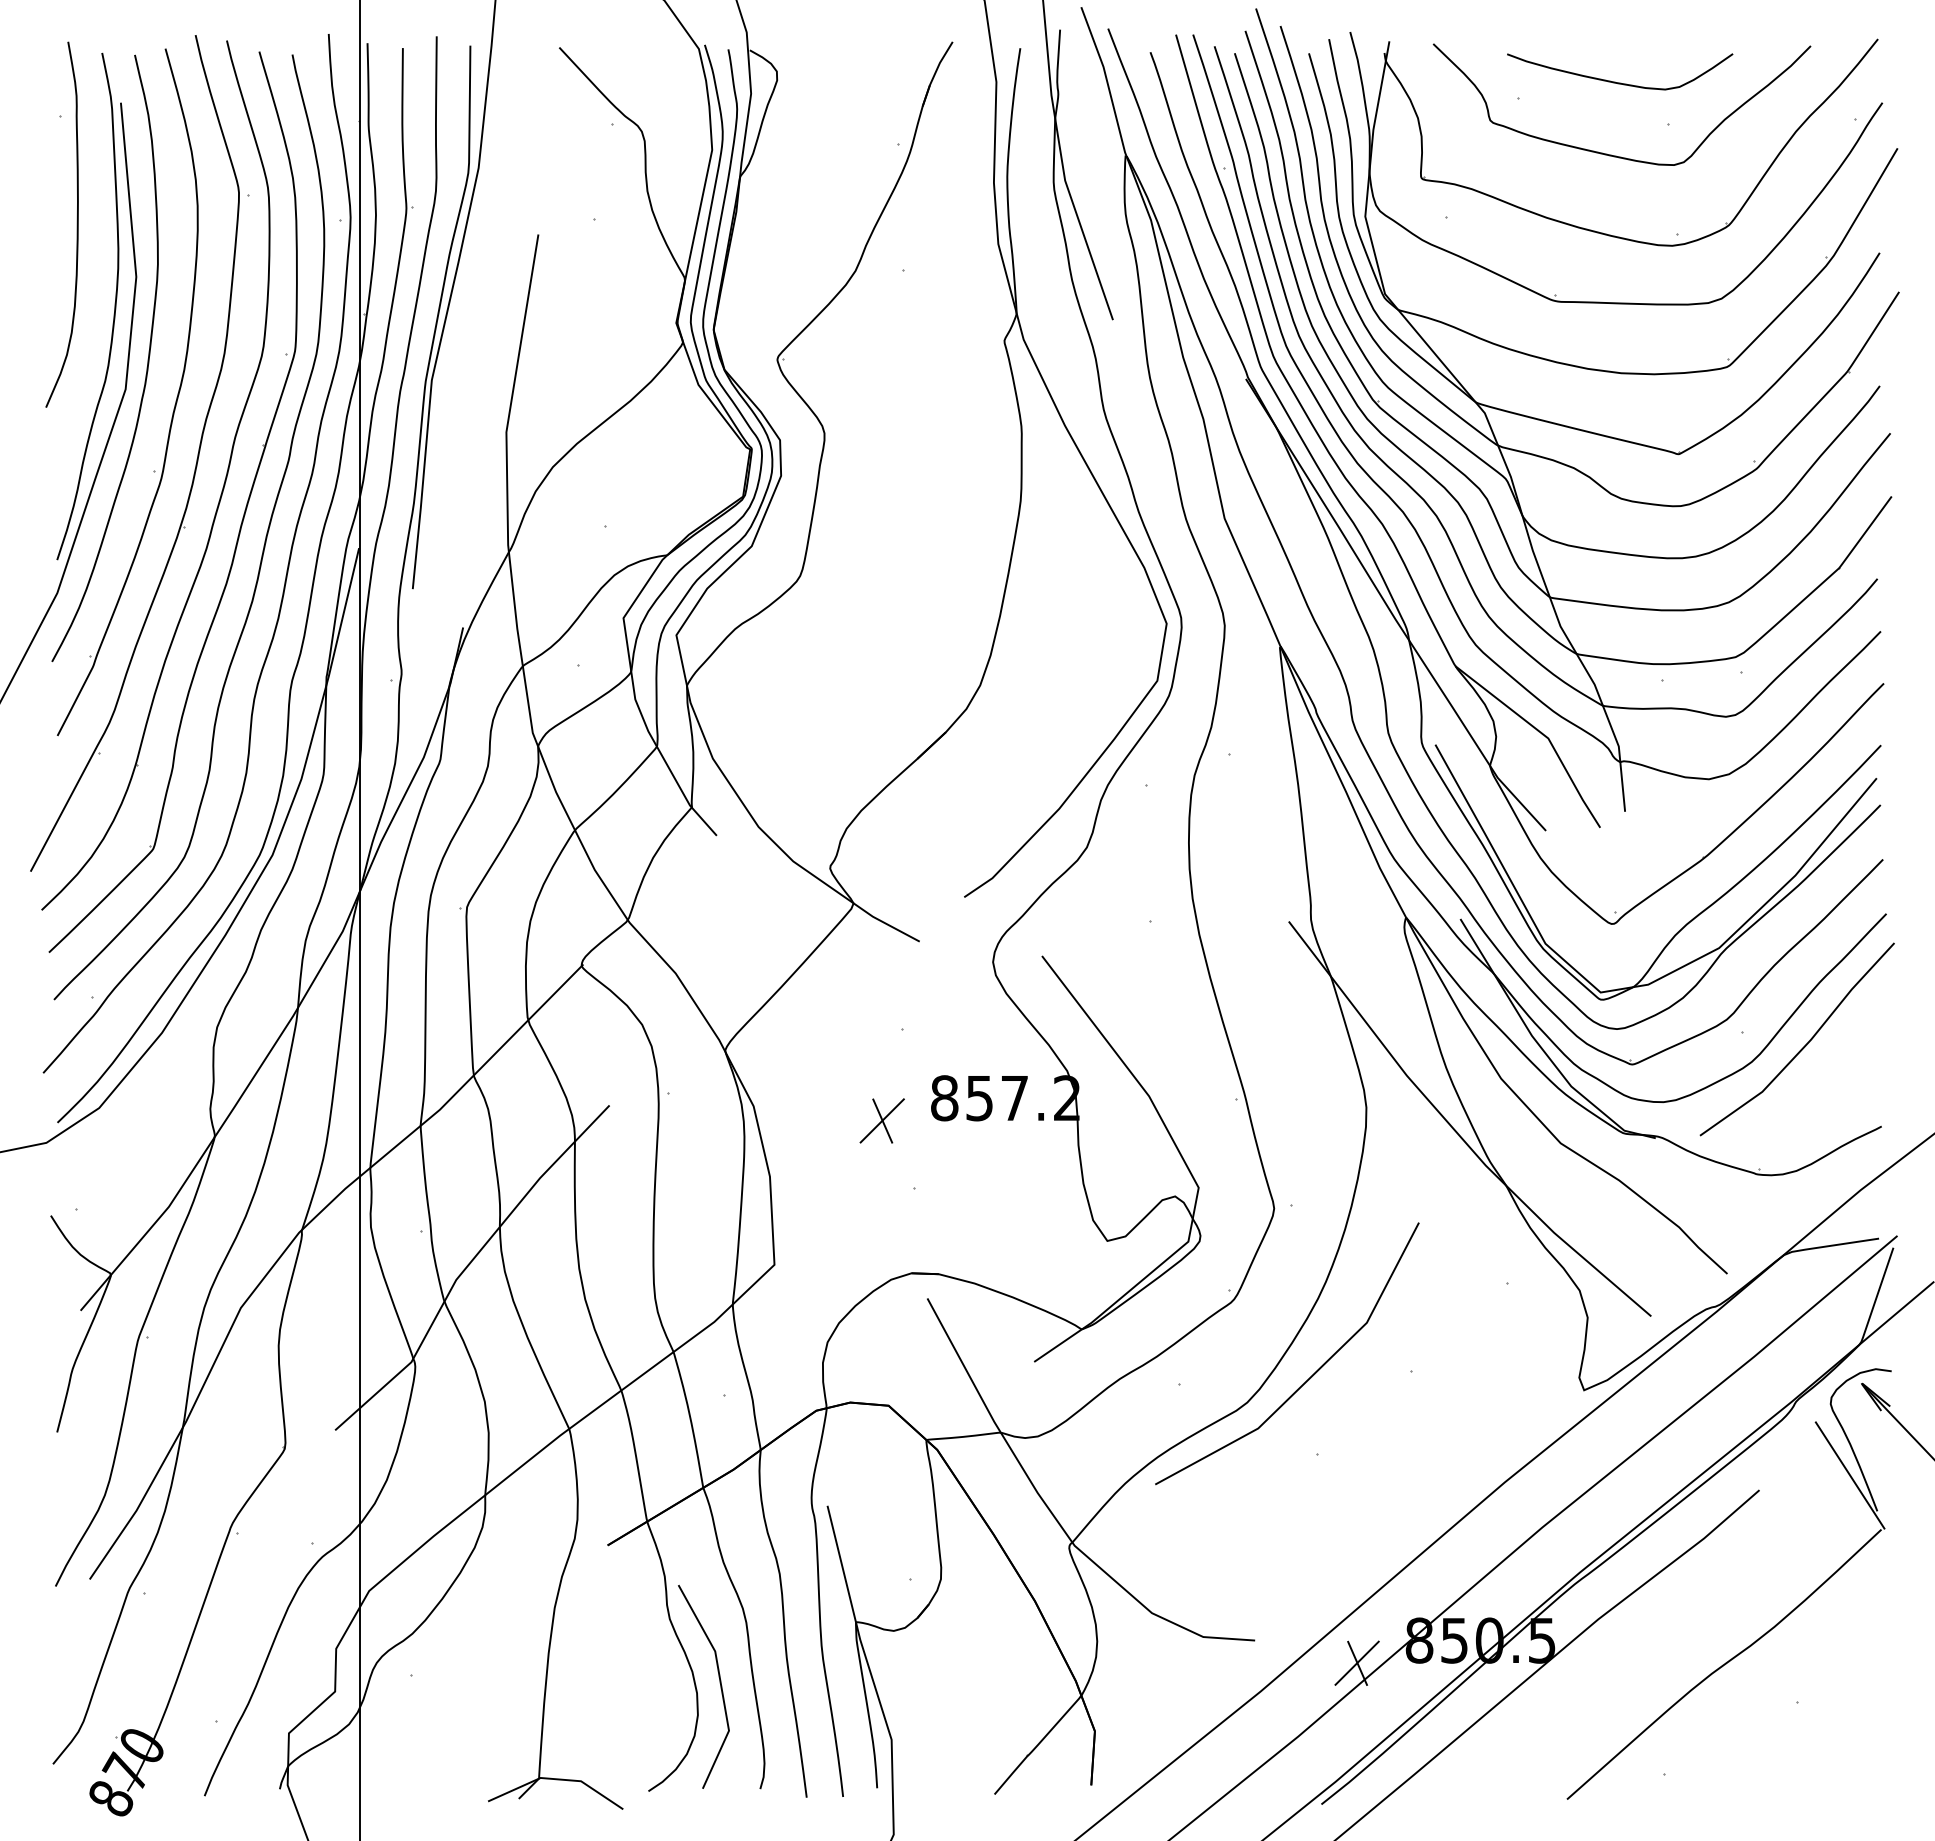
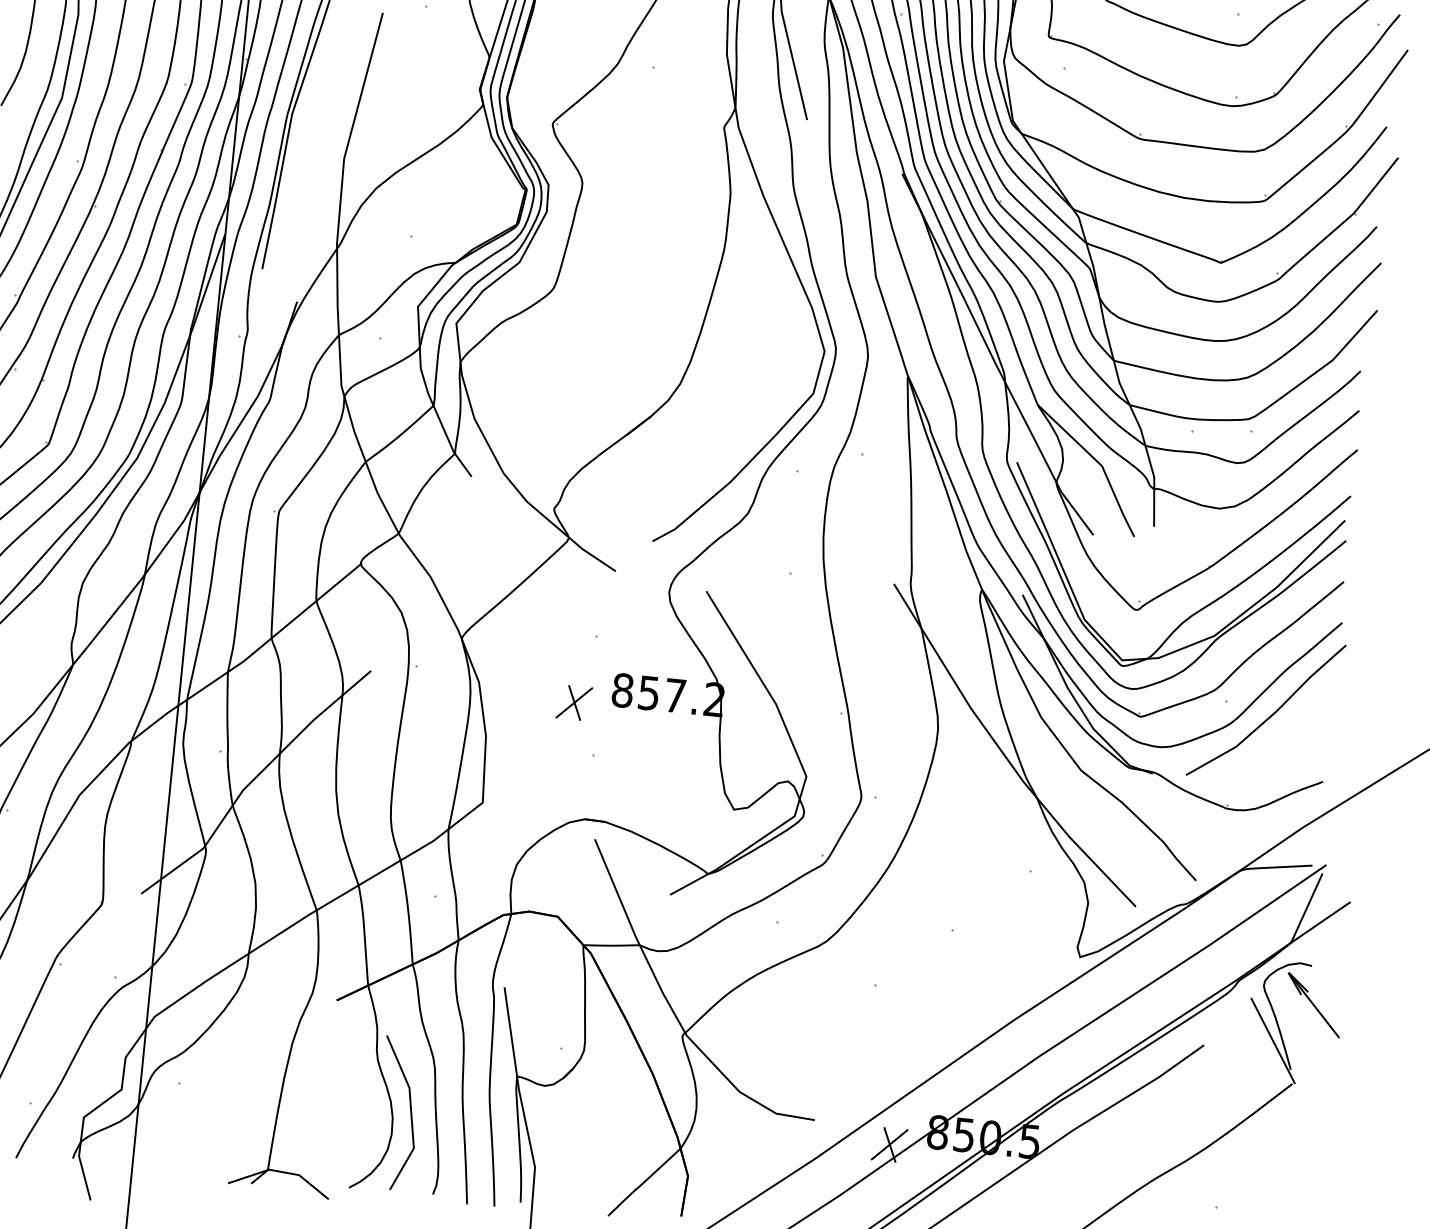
line: (1310, 1376) -> (876, 926), removed

